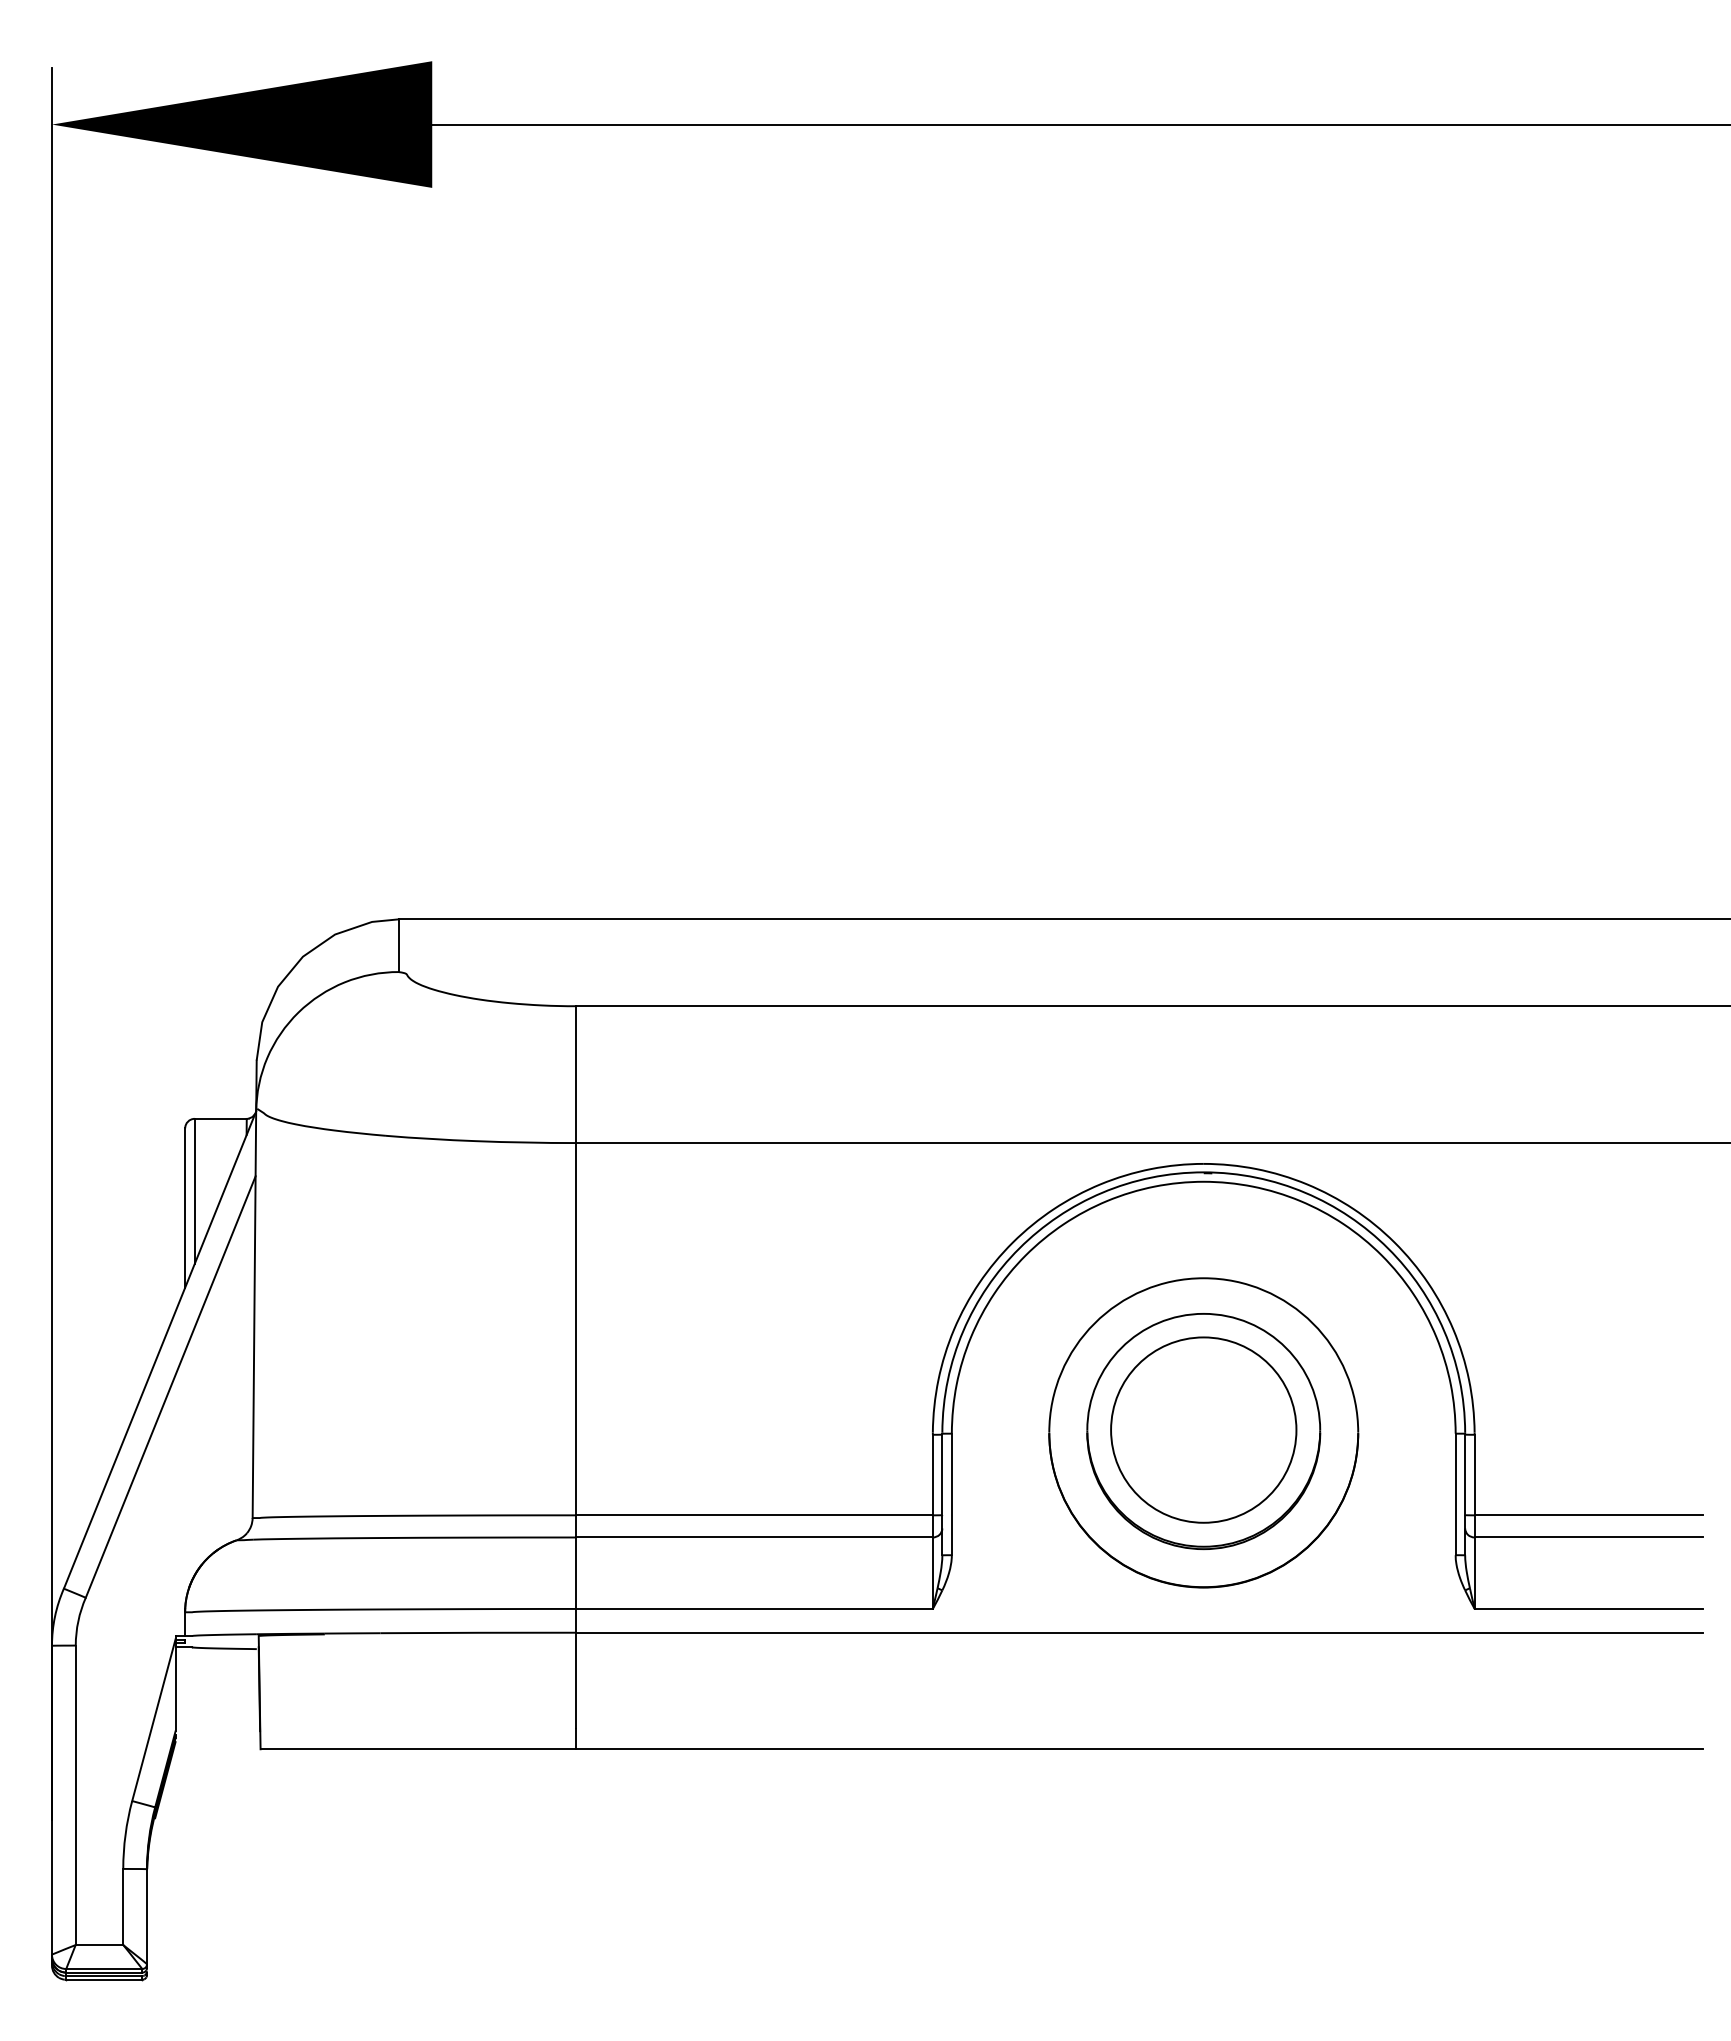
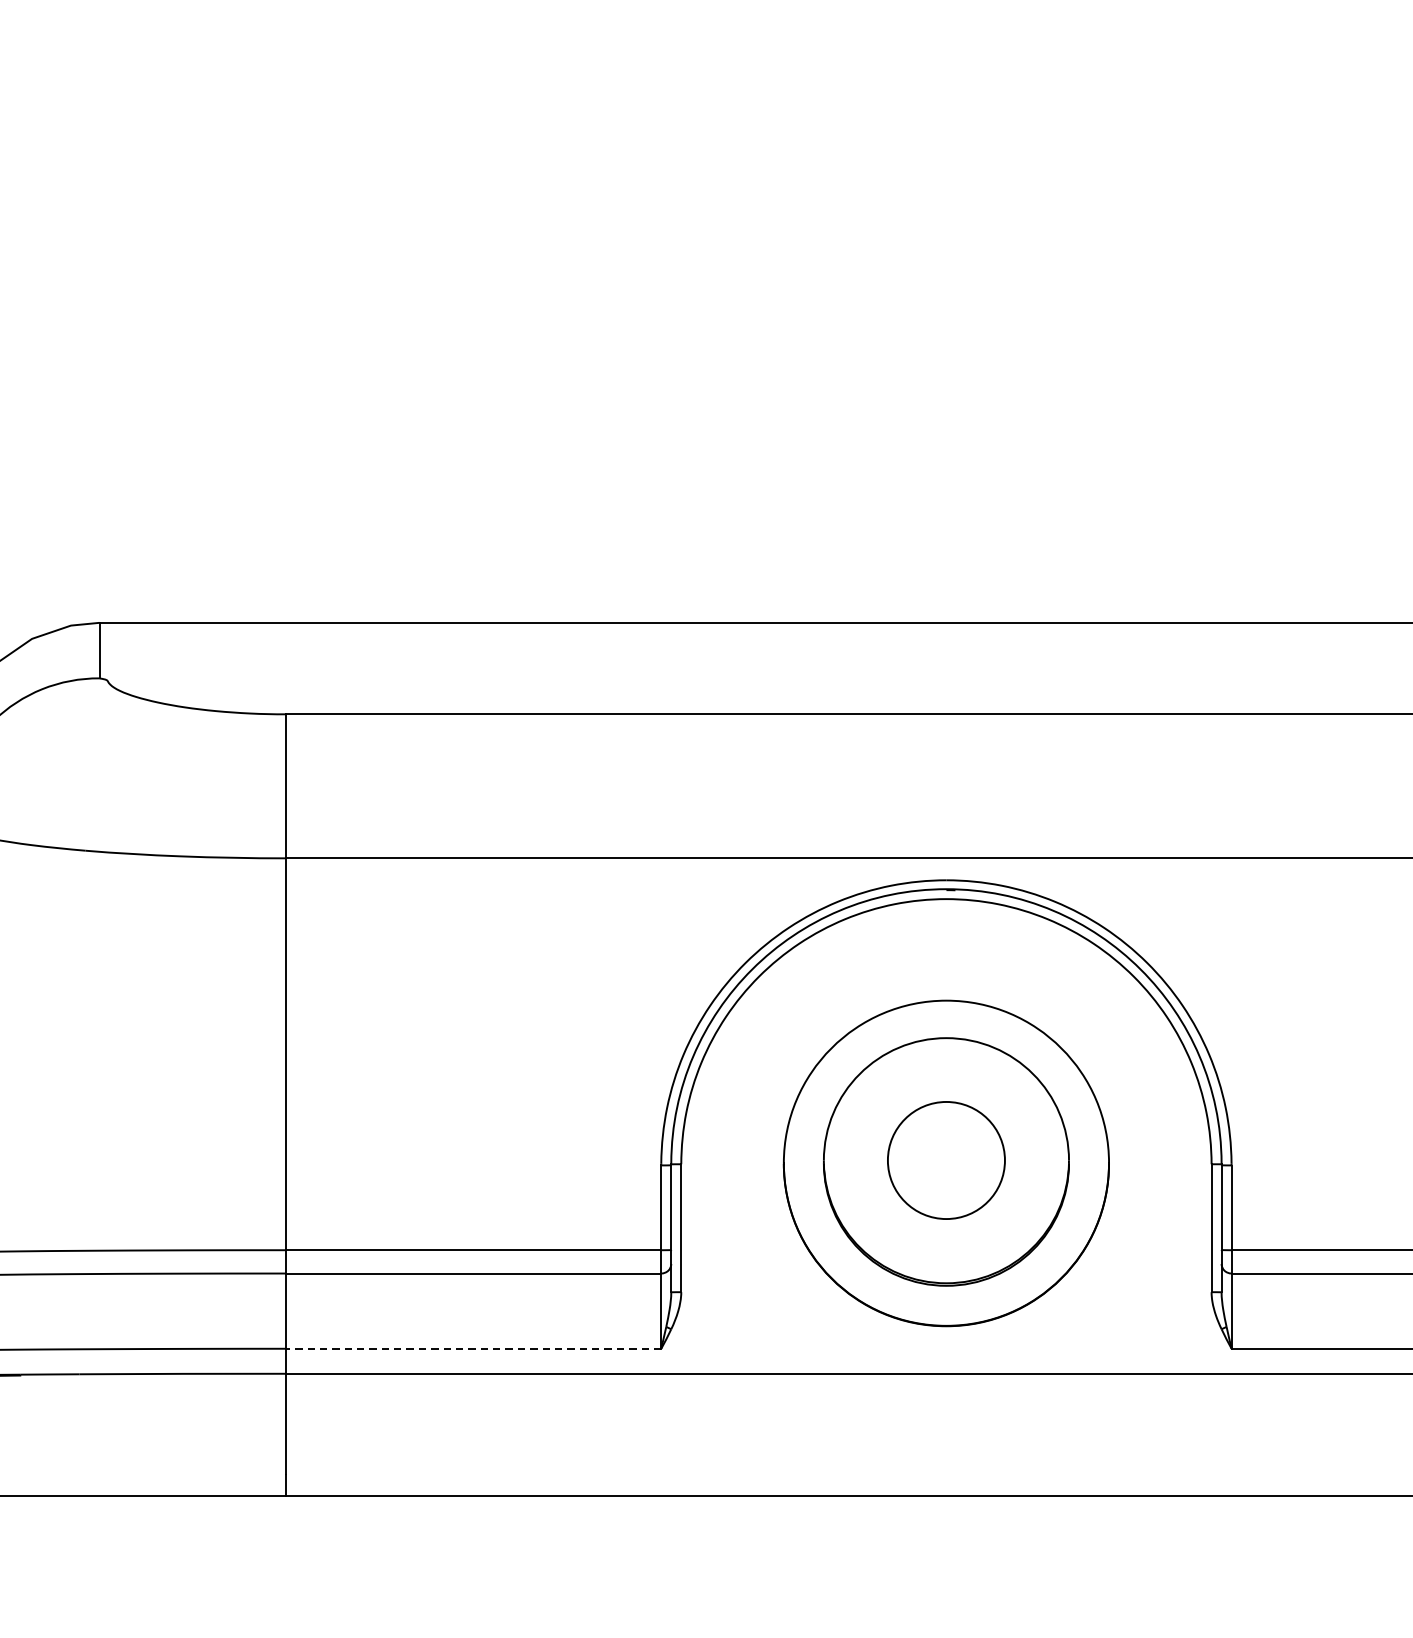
circle: (1203, 1429) -> (946, 1159), size x0.6
line: (754, 1608) -> (473, 1348), solid -> dashed

